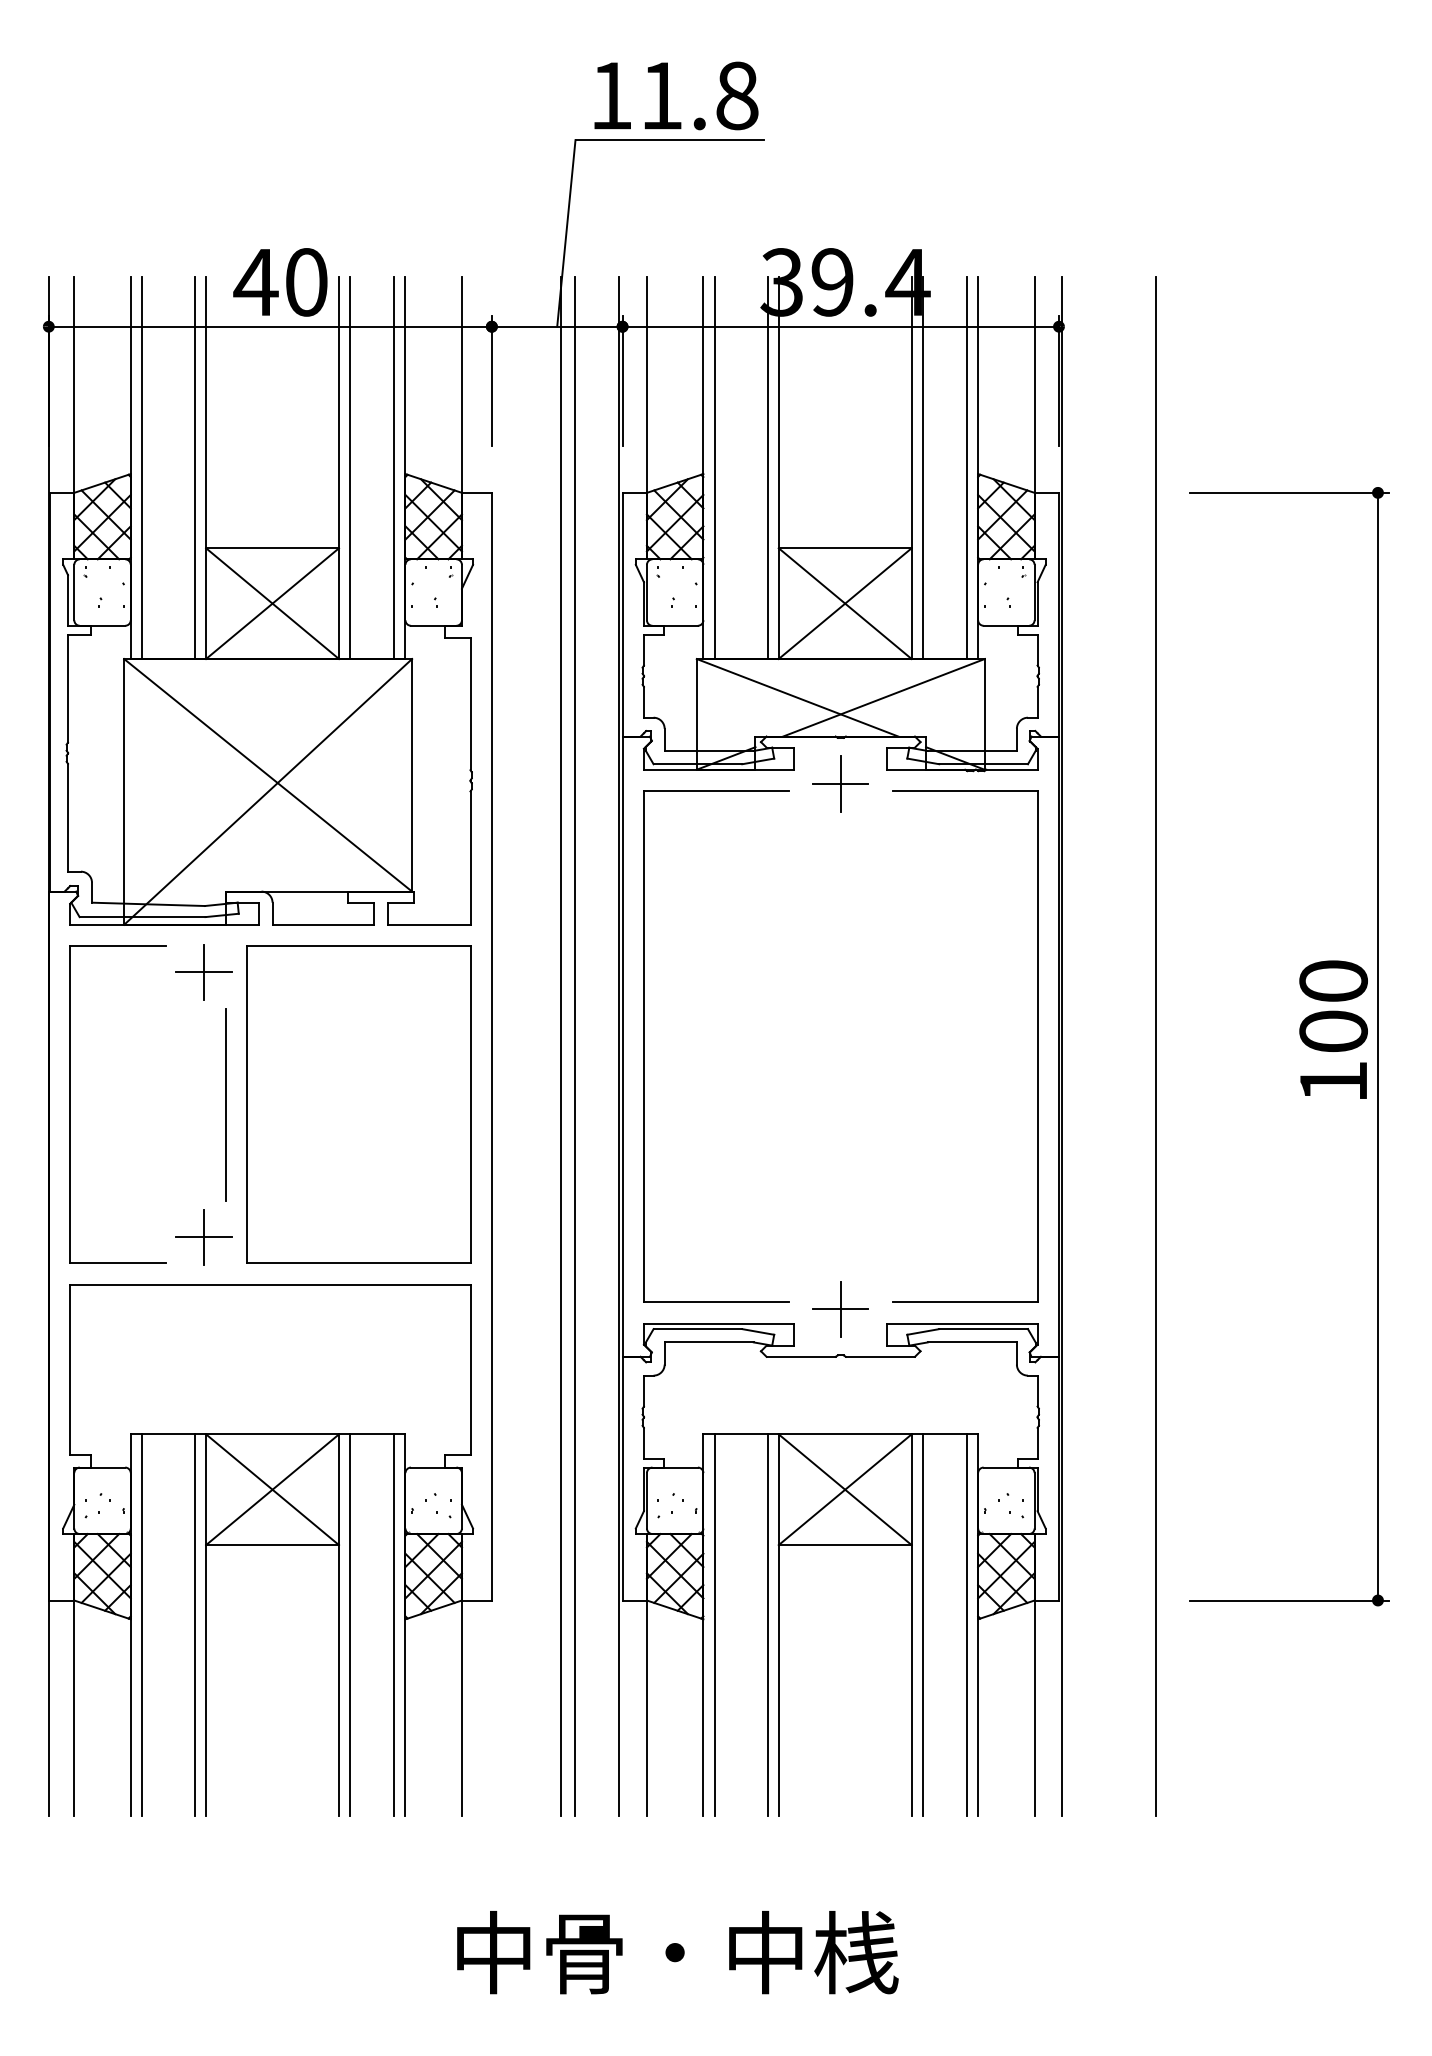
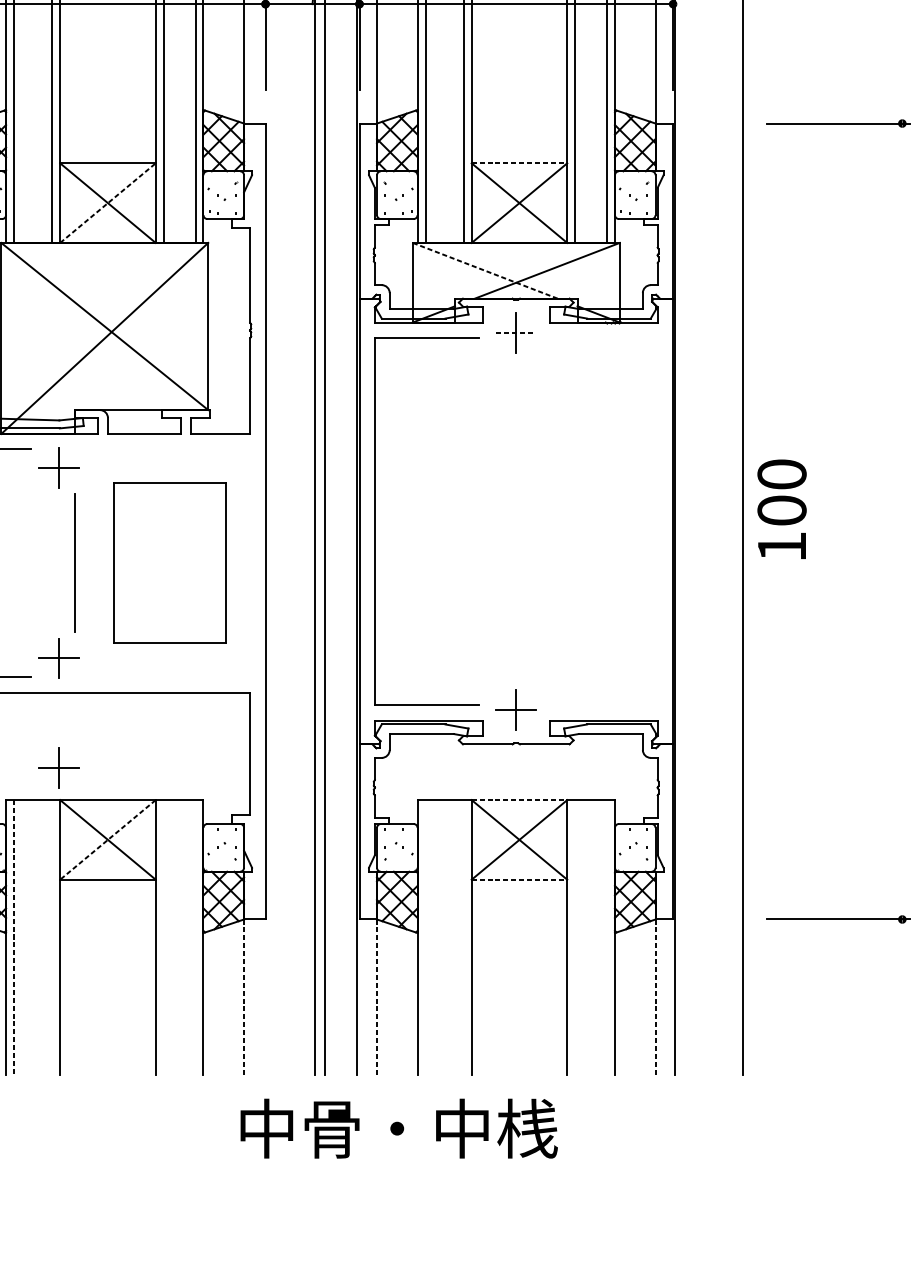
line: (845, 548) -> (519, 163), solid -> dashed
line: (272, 603) -> (107, 203), solid -> dashed
line: (797, 697) -> (485, 270), solid -> dashed
line: (840, 784) -> (516, 333), solid -> dashed
text: (1333, 1029) -> (781, 509), moved
part: (1037, 1046) -> (657, 521), removed
line: (1377, 1046) -> (901, 521), removed
part: (358, 1104) -> (169, 563), size x0.7
part: (203, 1390) -> (58, 768), added
line: (845, 1434) -> (519, 800), solid -> dashed
line: (272, 1489) -> (107, 839), solid -> dashed
line: (845, 1545) -> (519, 879), solid -> dashed
line: (141, 1625) -> (13, 937), solid -> dashed
line: (195, 1625) -> (52, 937), removed
line: (350, 1625) -> (163, 937), removed
line: (394, 1625) -> (195, 937), removed
line: (714, 1625) -> (425, 937), removed
line: (767, 1625) -> (463, 937), removed
line: (922, 1625) -> (575, 937), removed
line: (967, 1625) -> (607, 937), removed
line: (461, 1708) -> (243, 997), solid -> dashed
line: (646, 1708) -> (376, 997), solid -> dashed
line: (1034, 1708) -> (655, 997), solid -> dashed
text: (677, 1952) -> (398, 1128), moved

